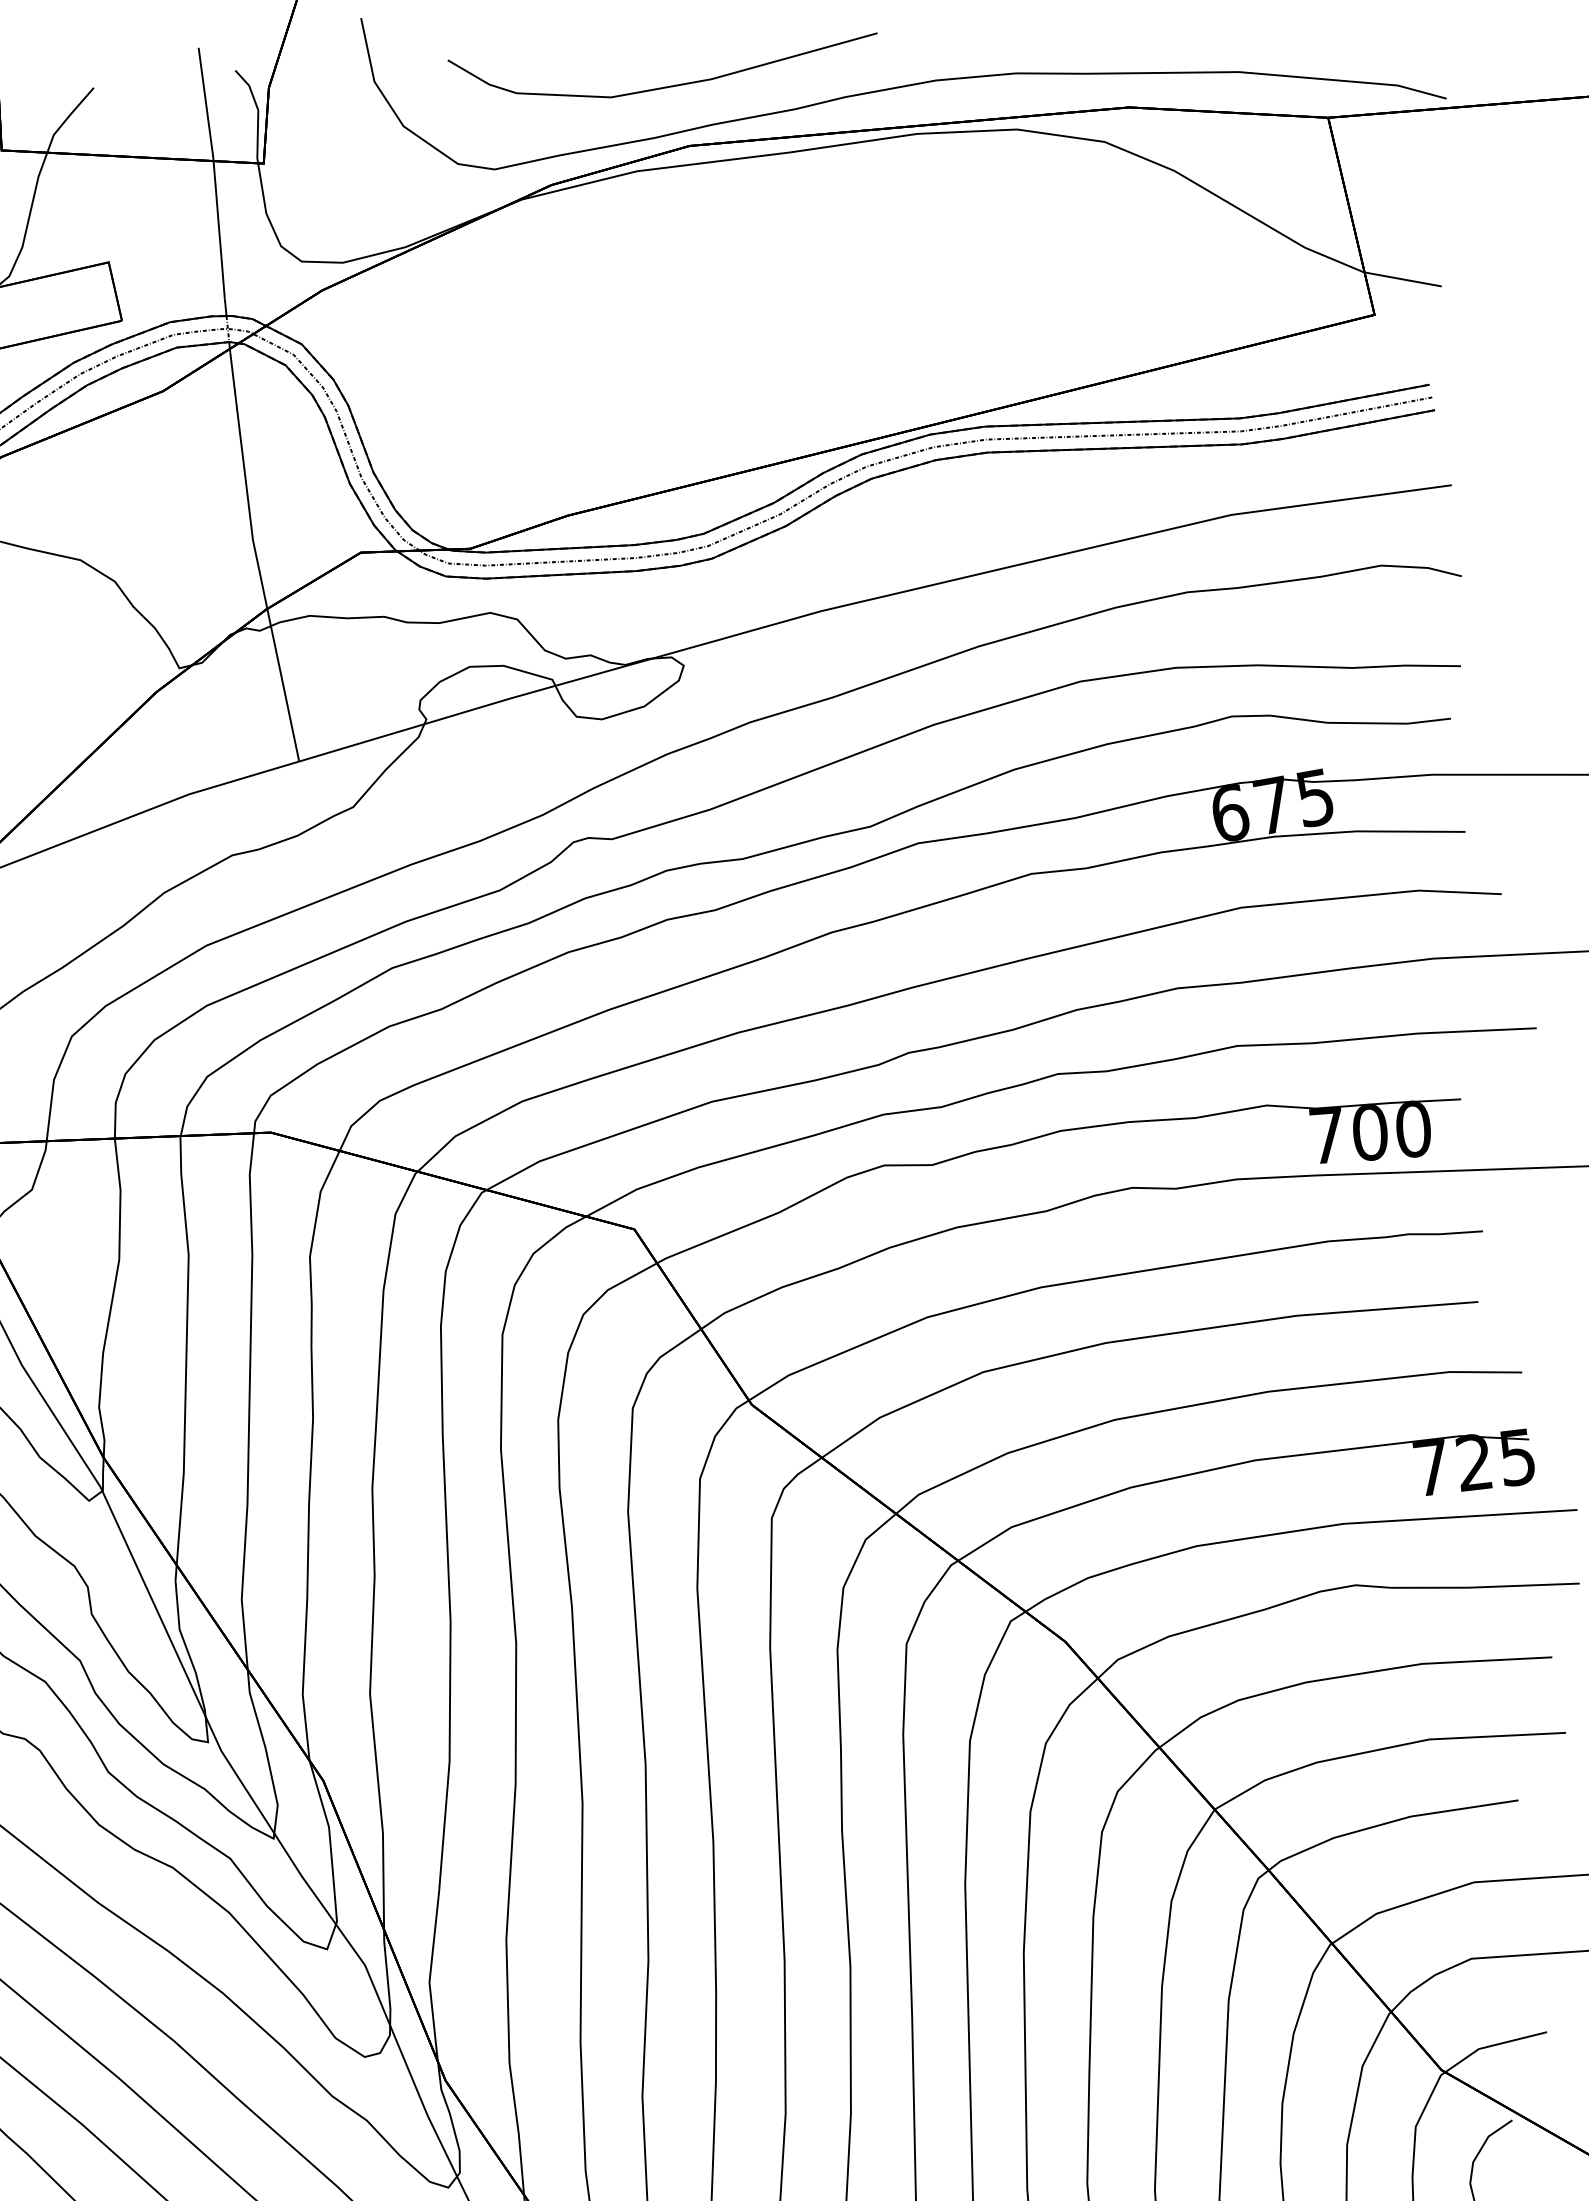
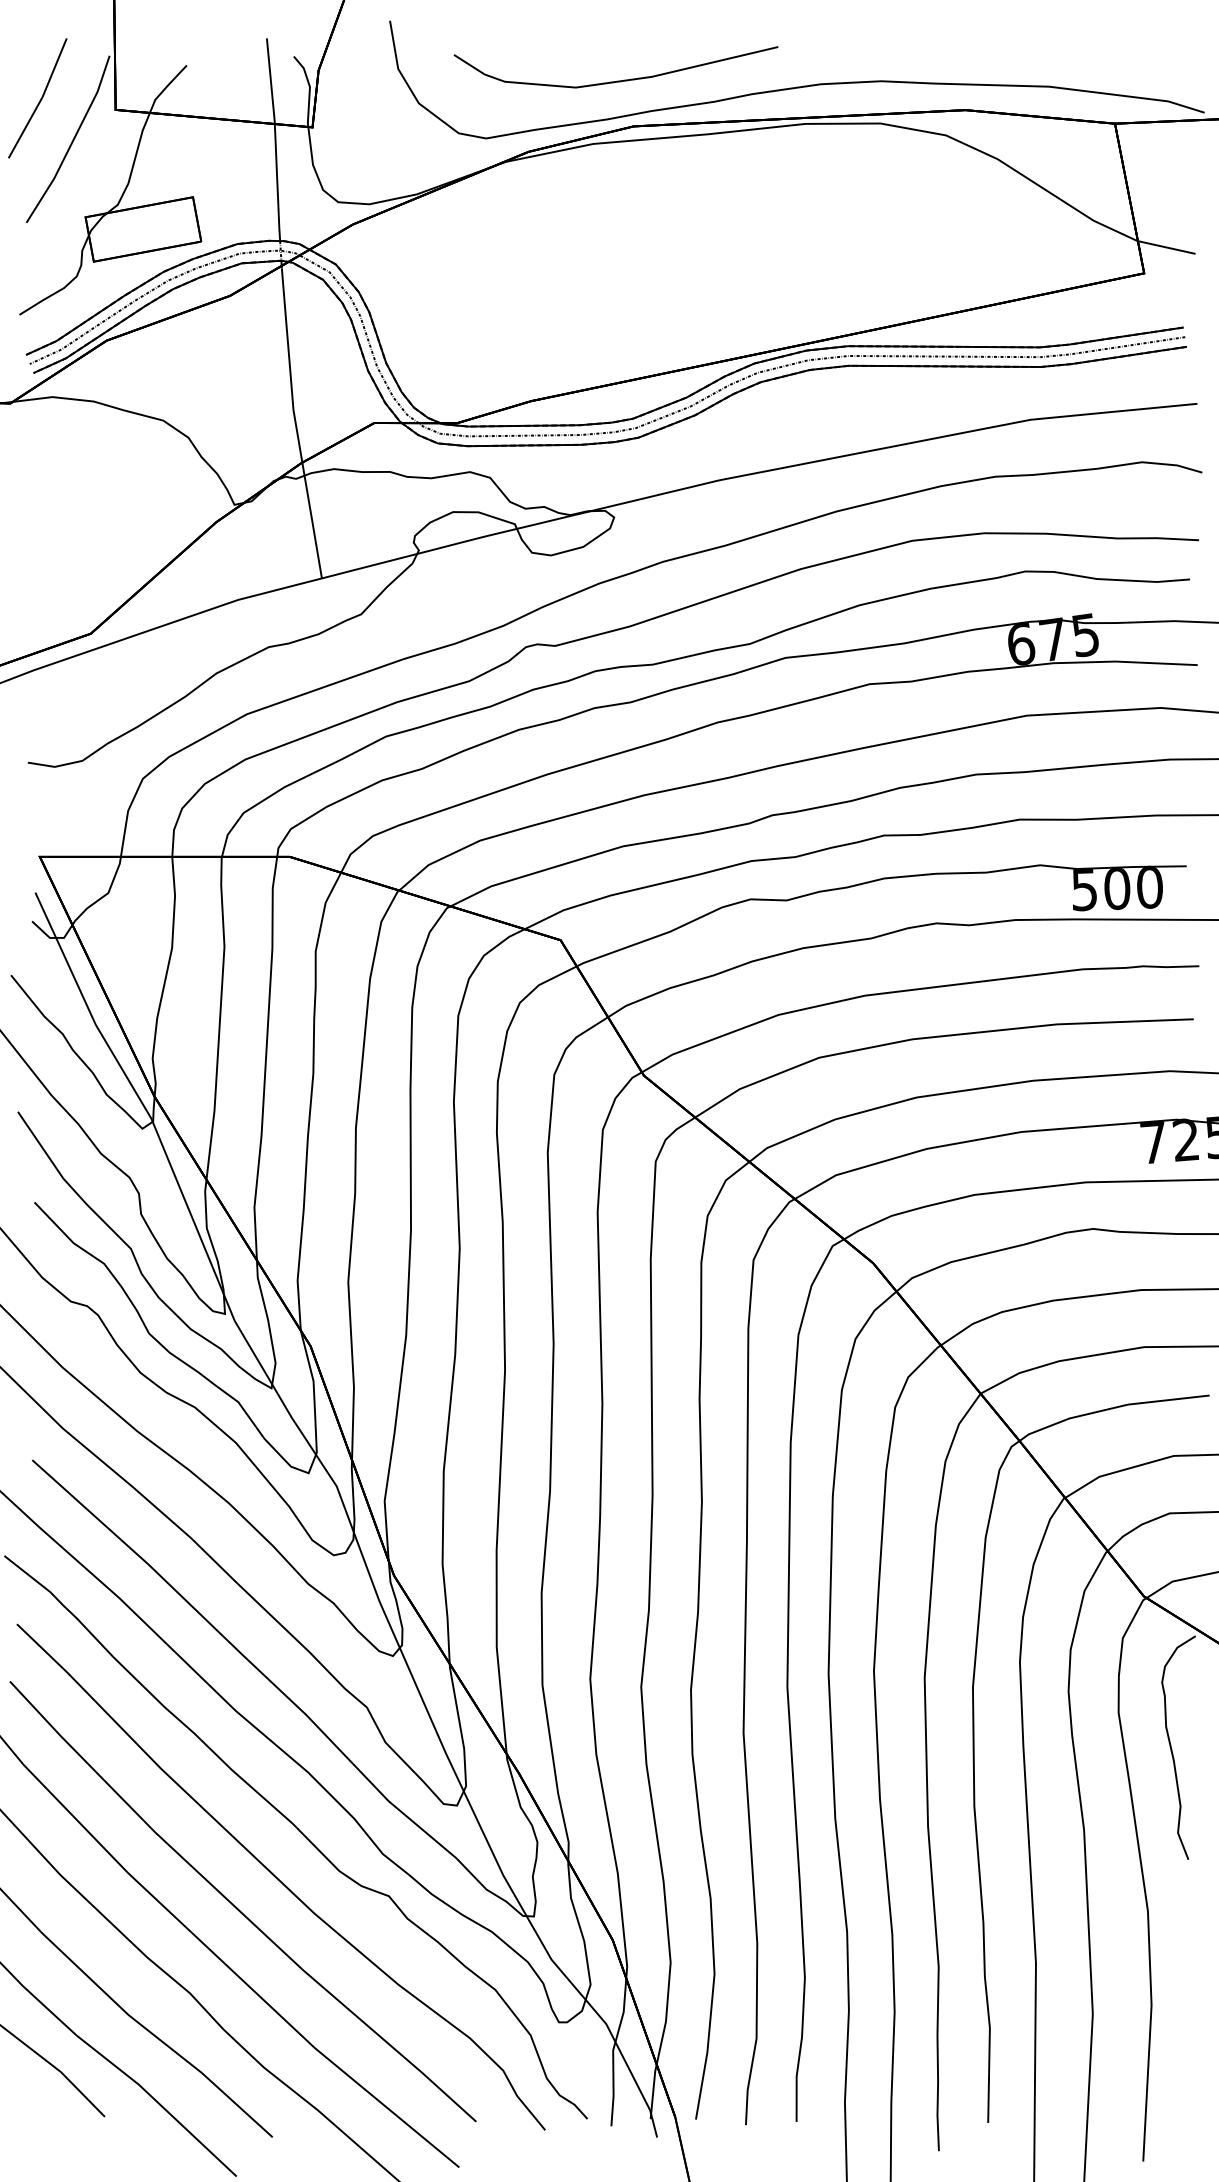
text: (1326, 1136) -> (1084, 890), 700 -> 500

